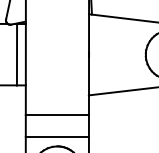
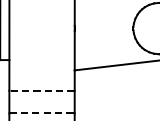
line: (57, 115) -> (42, 91), solid -> dashed
line: (57, 136) -> (42, 112), solid -> dashed

